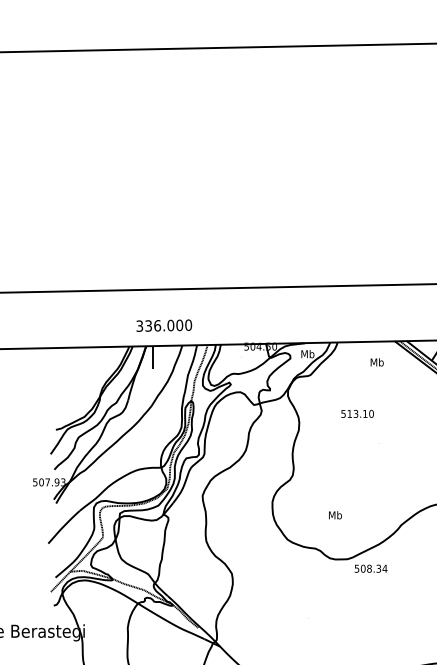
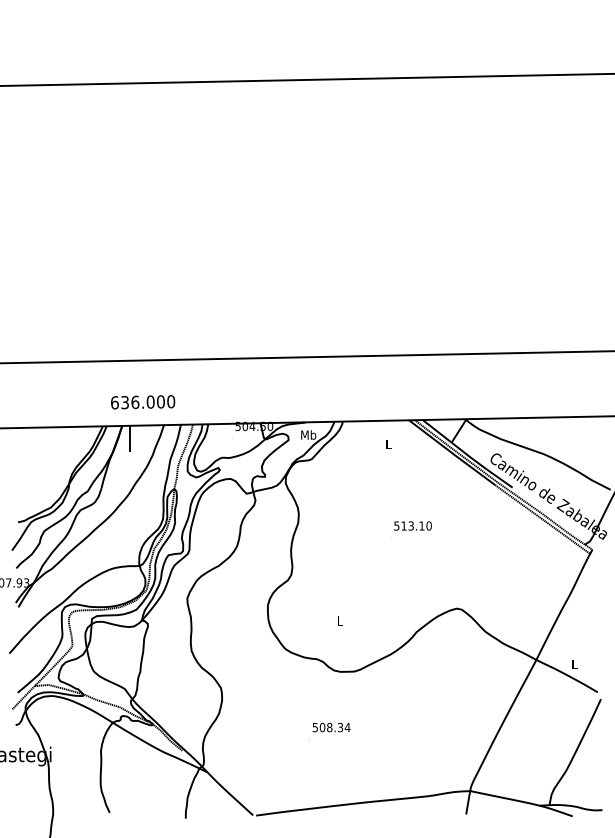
text: (139, 325) -> (114, 402), 336.000 -> 636.000
text: (377, 362) -> (388, 444), Mb -> L
text: (357, 413) -> (412, 525), moved
text: (335, 514) -> (340, 620), Mb -> L
text: (370, 568) -> (331, 727), moved

